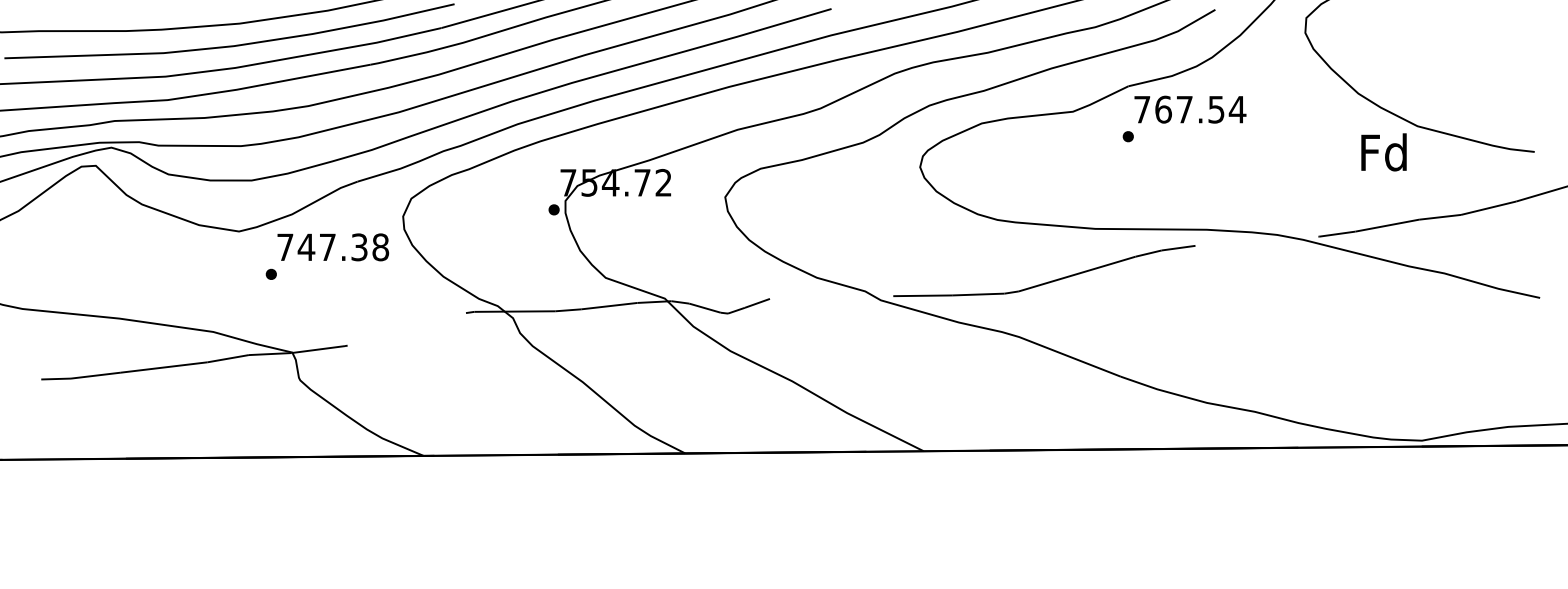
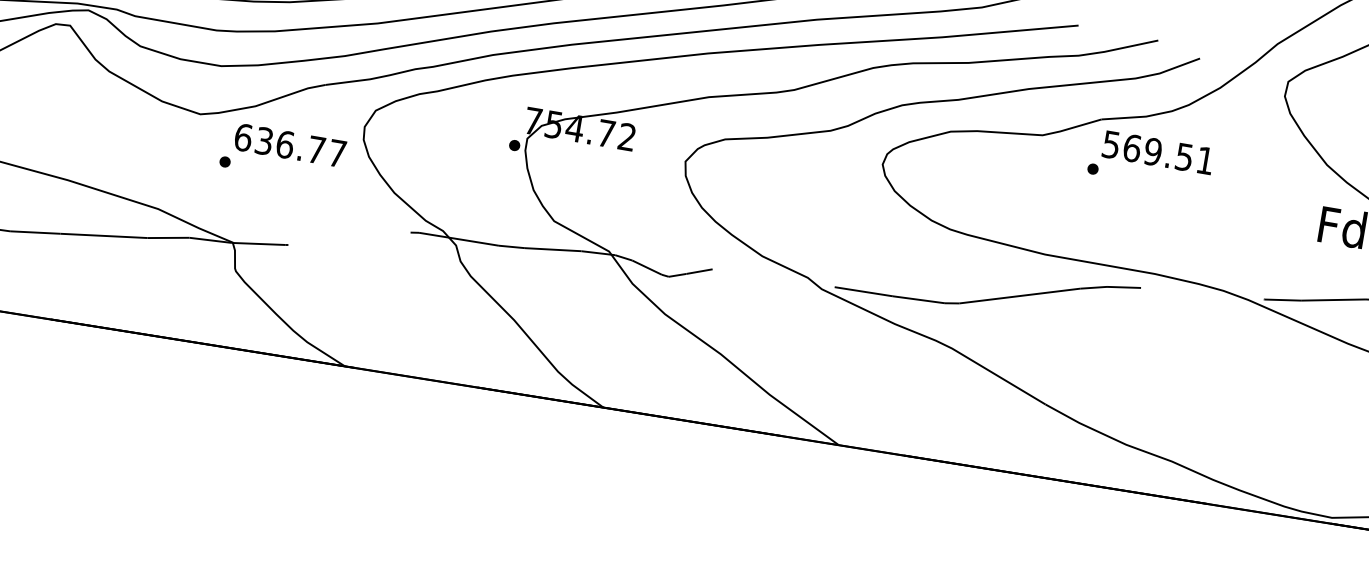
text: (1190, 109) -> (1158, 152), 767.54 -> 569.51
text: (333, 247) -> (290, 145), 747.38 -> 636.77

